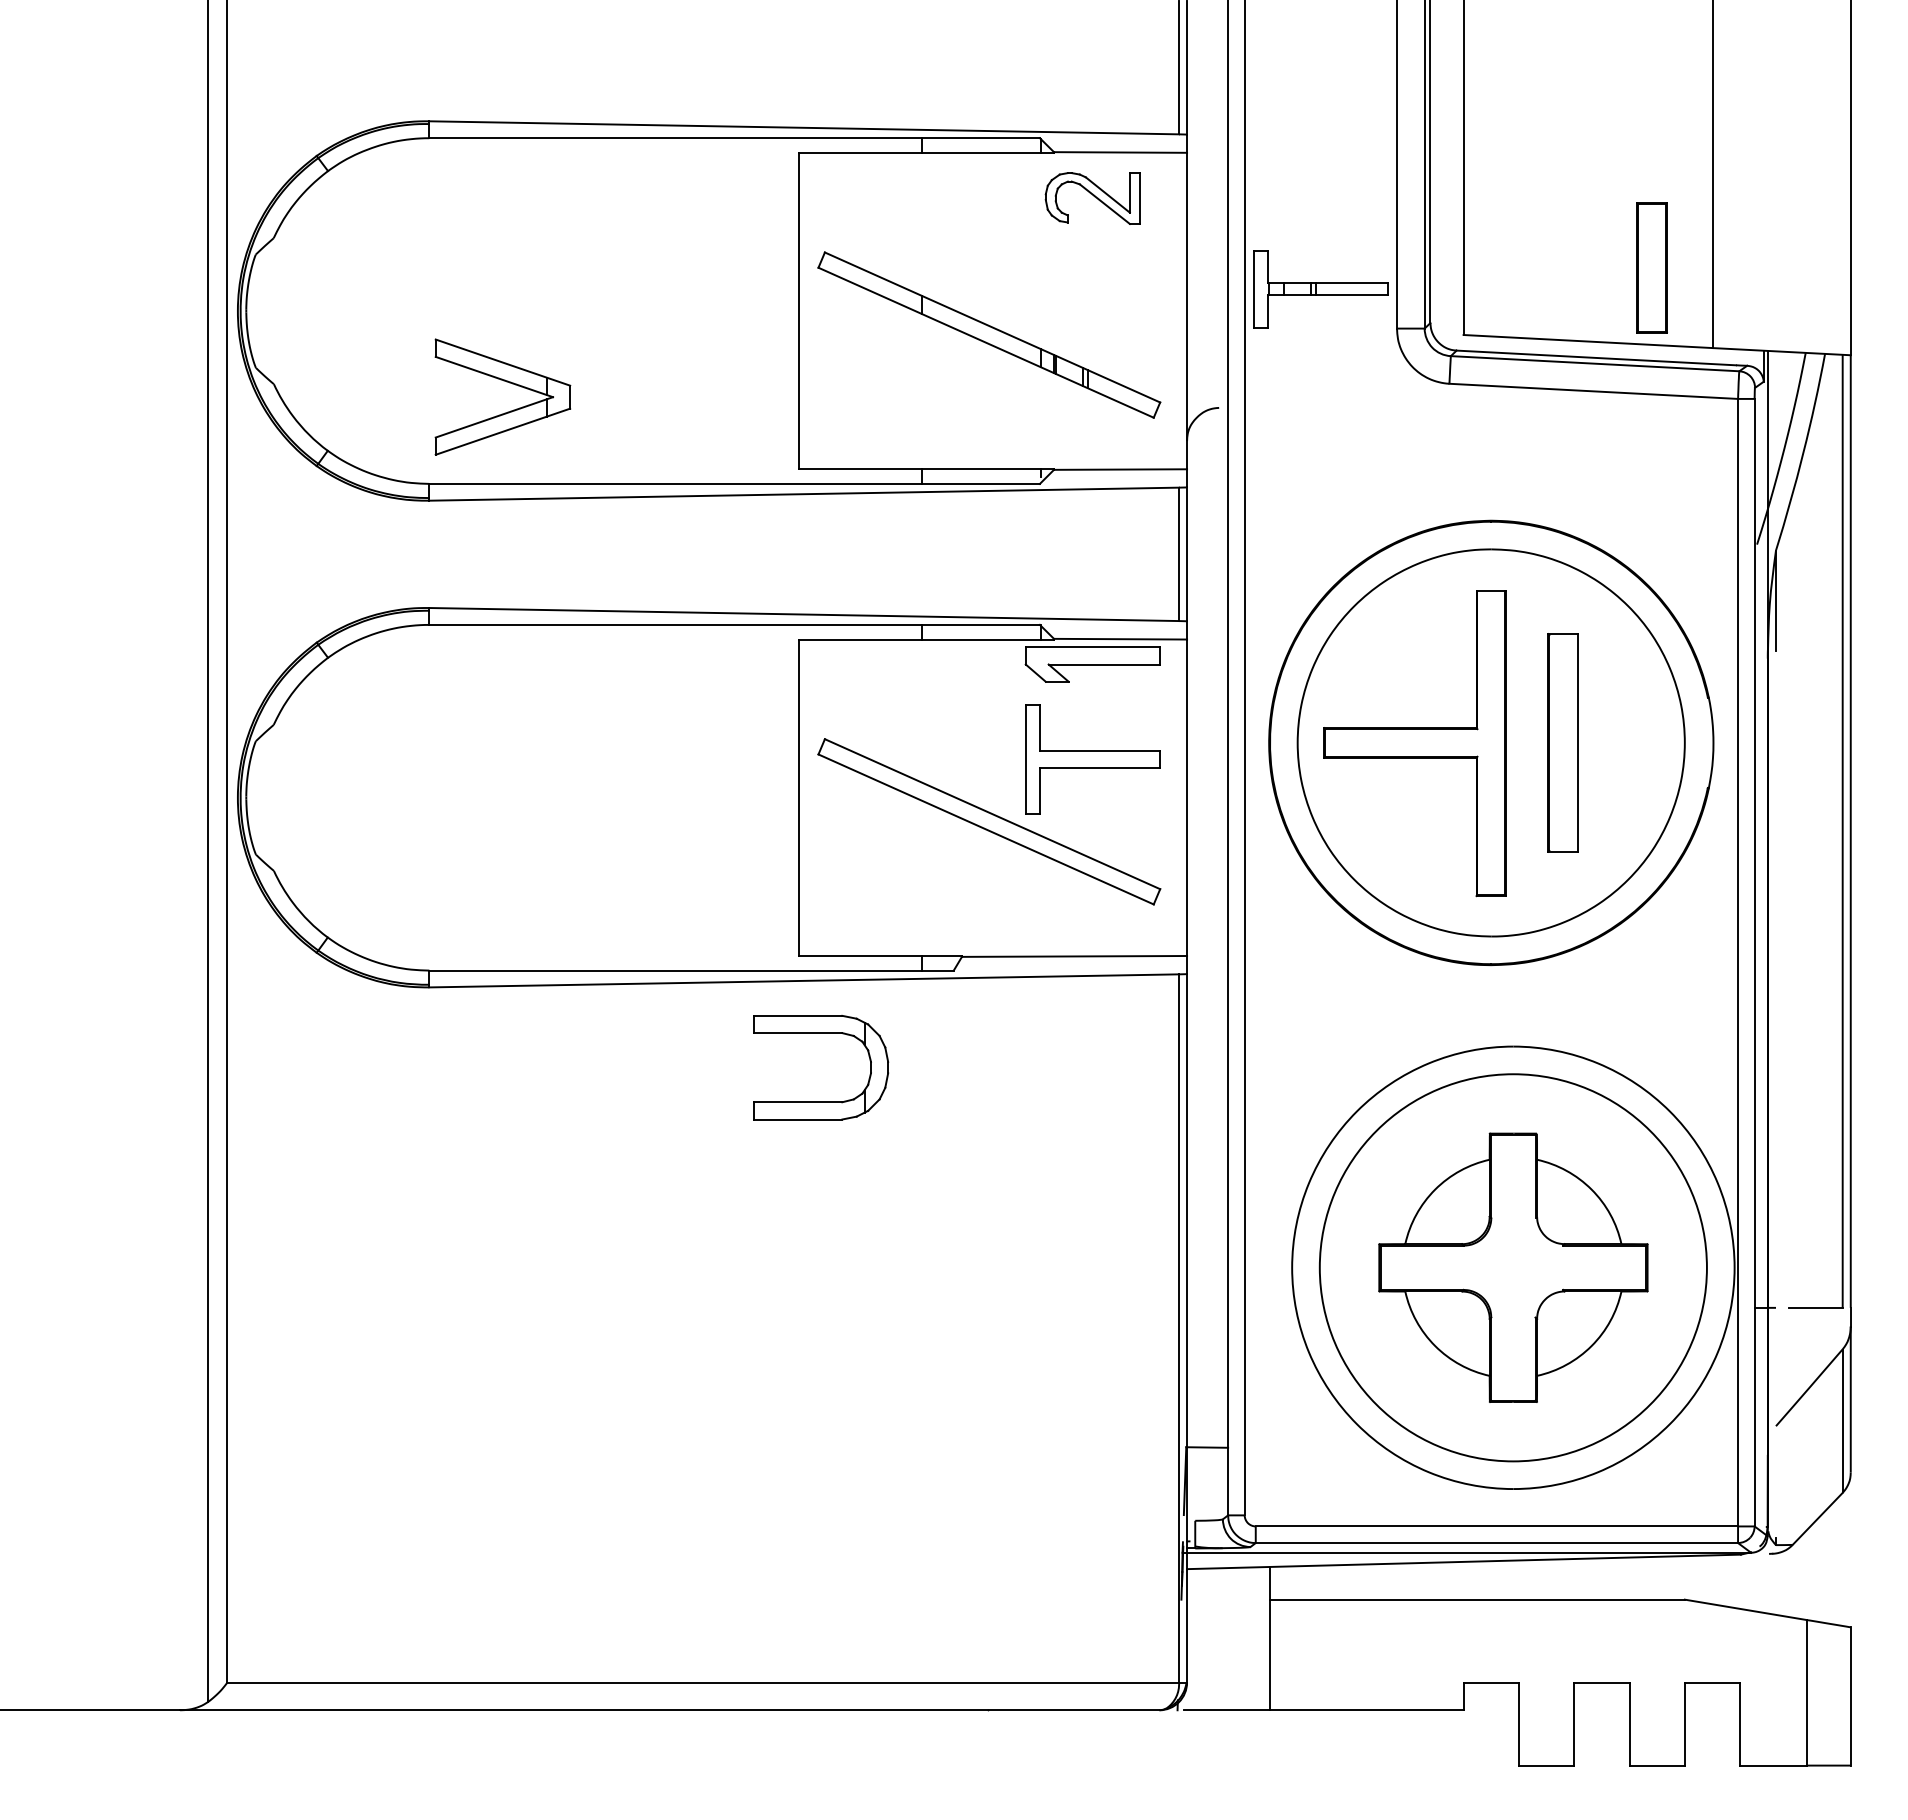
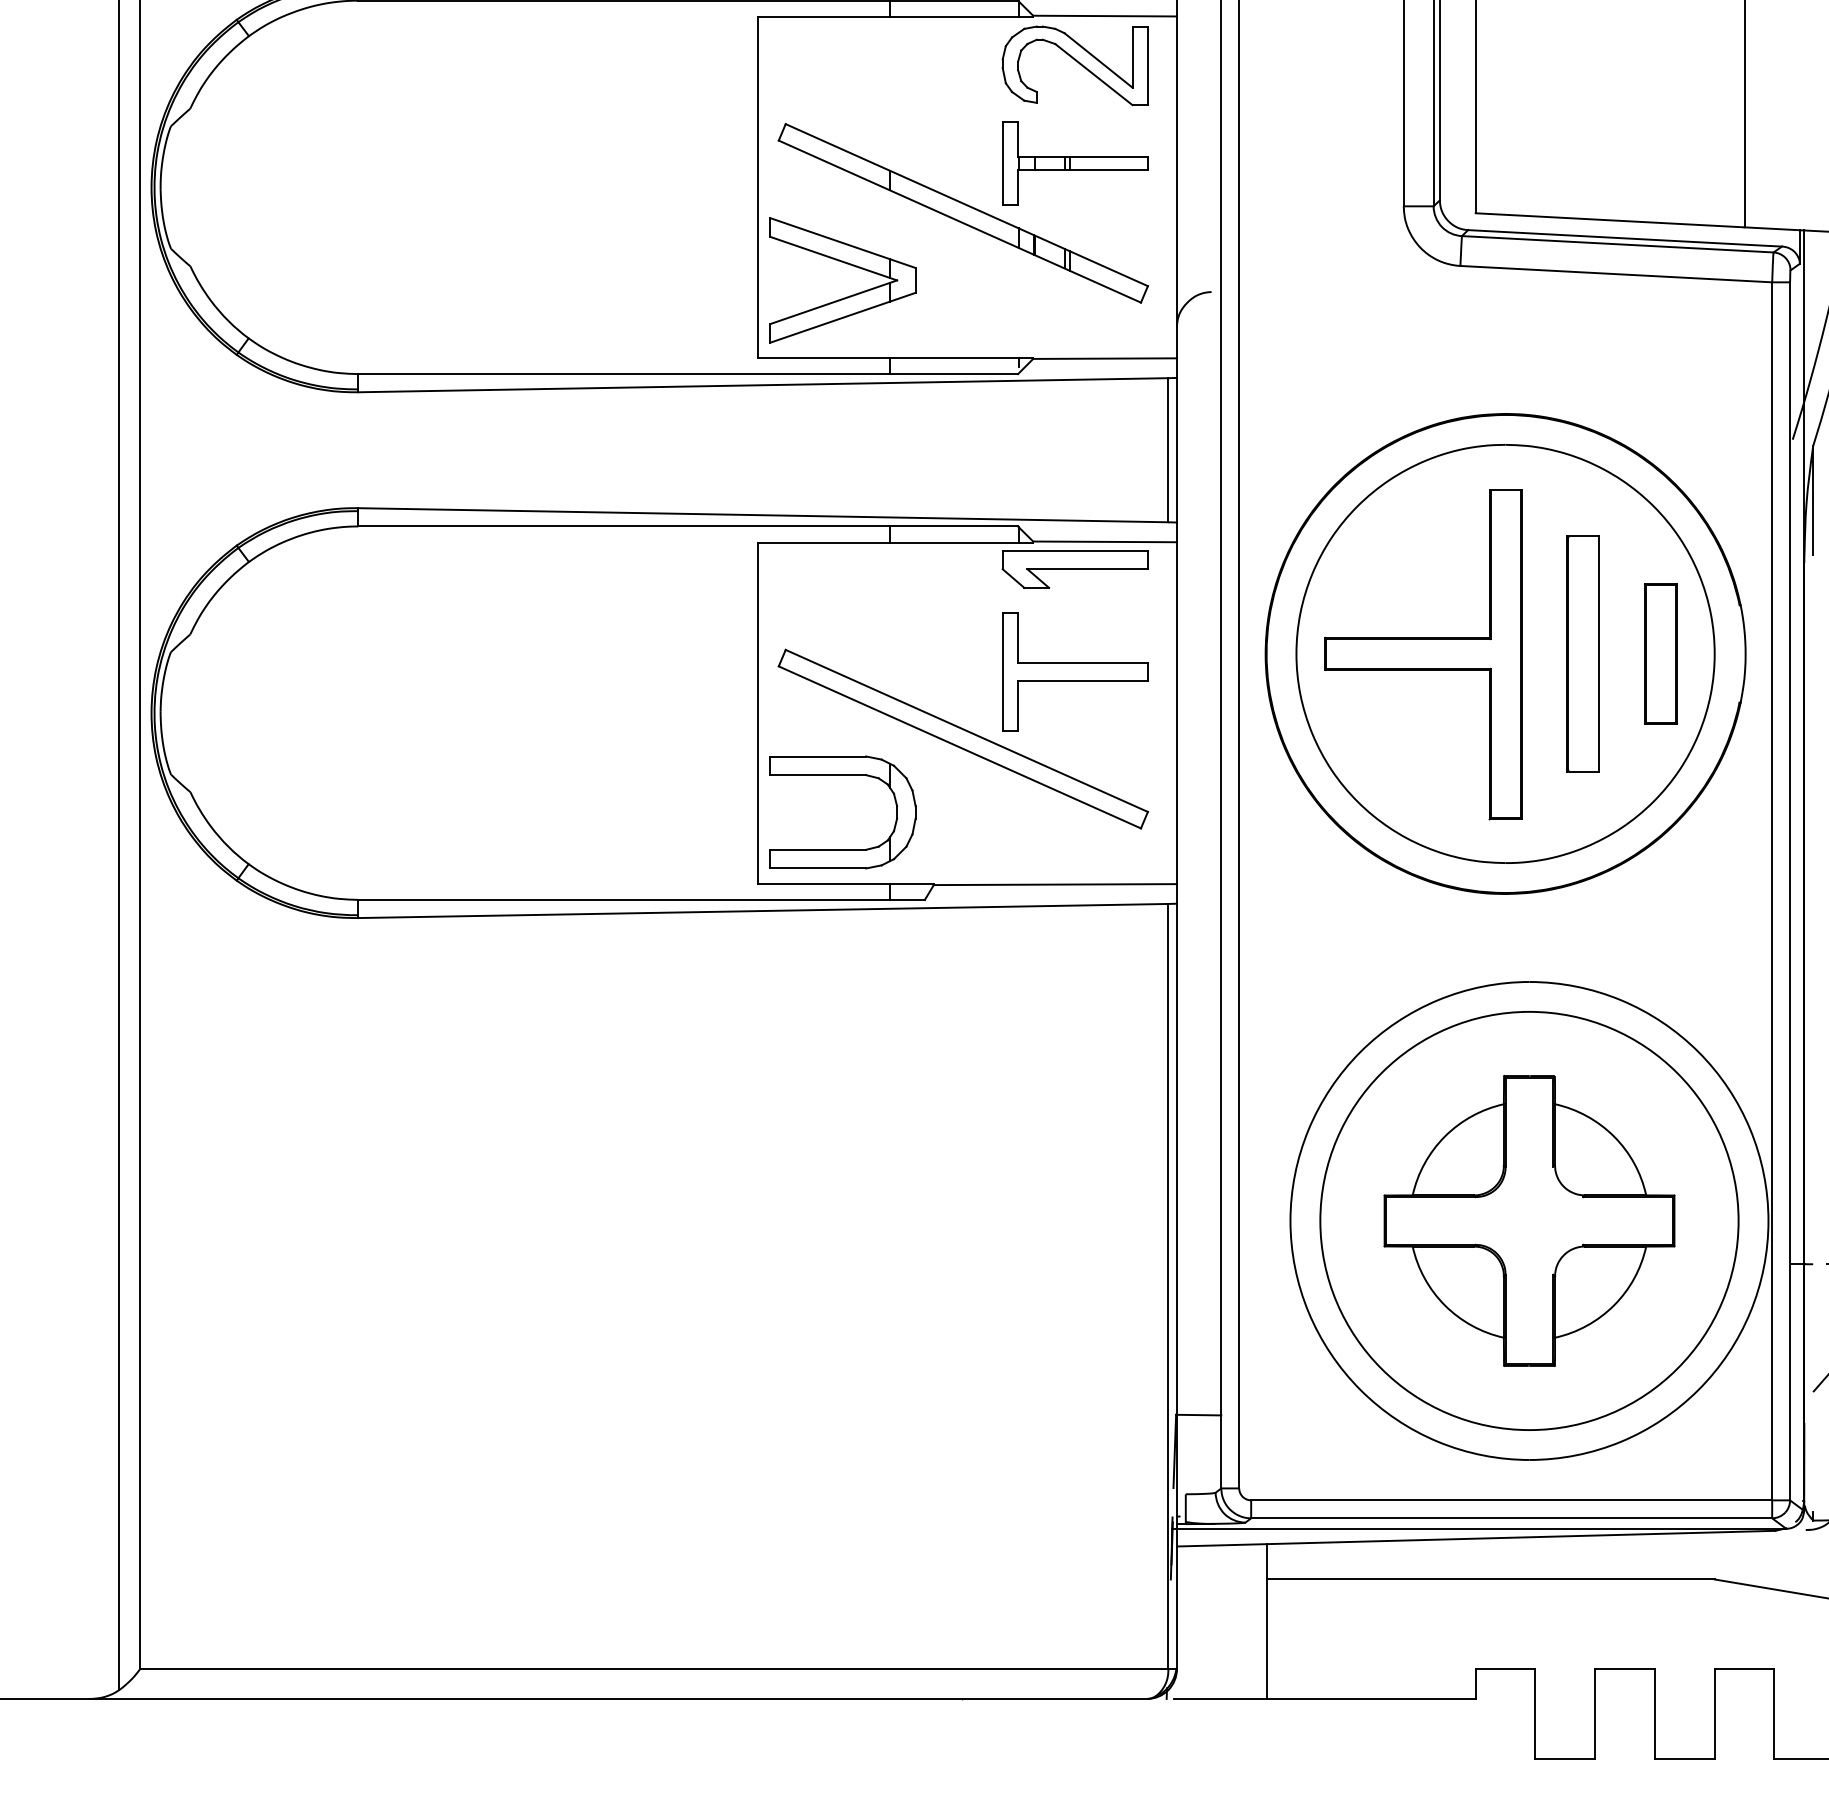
part: (1092, 198) -> (1074, 65), size x1.43
part: (1651, 267) -> (1660, 653), moved
part: (1320, 289) -> (1074, 164), moved
part: (506, 382) -> (846, 264), moved
part: (821, 1033) -> (843, 775), moved

